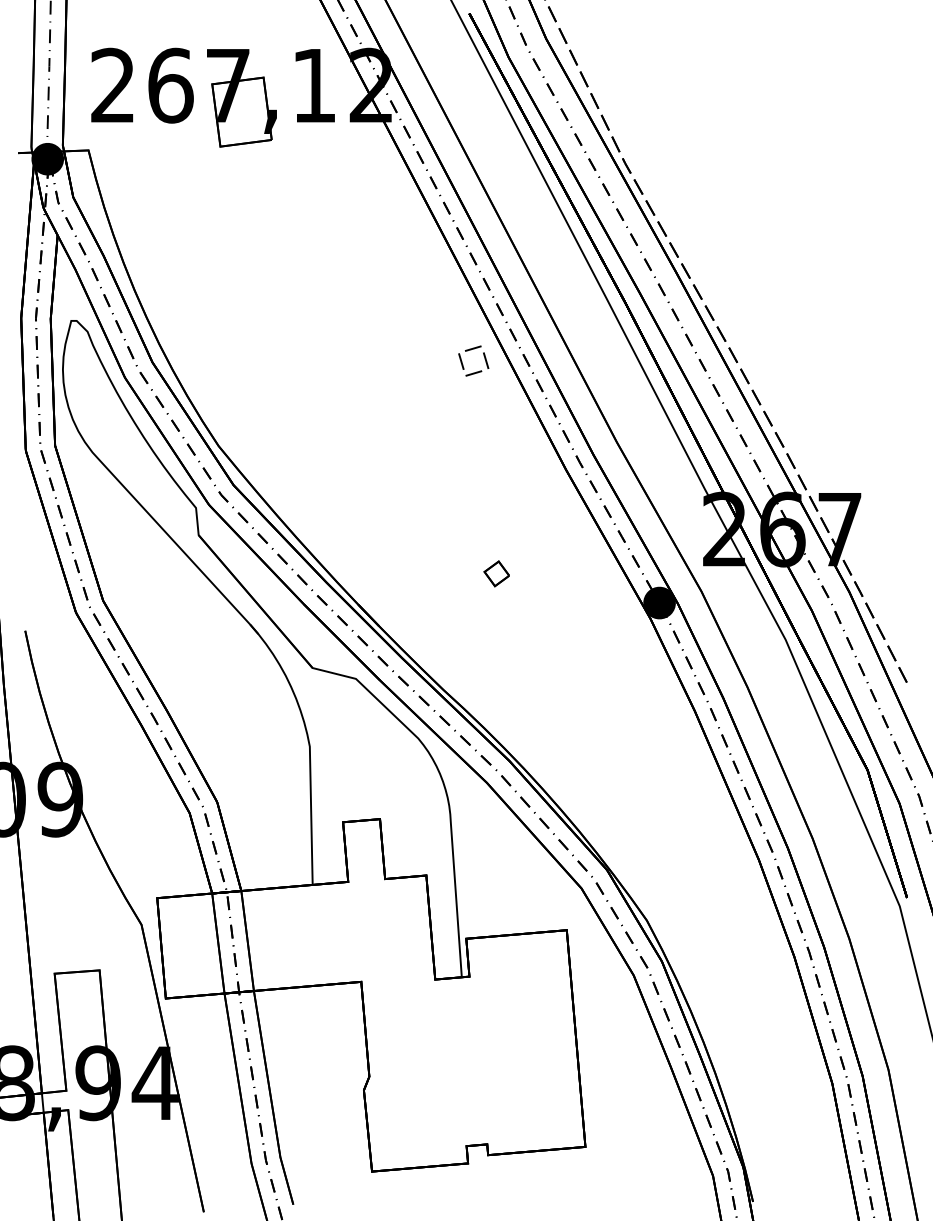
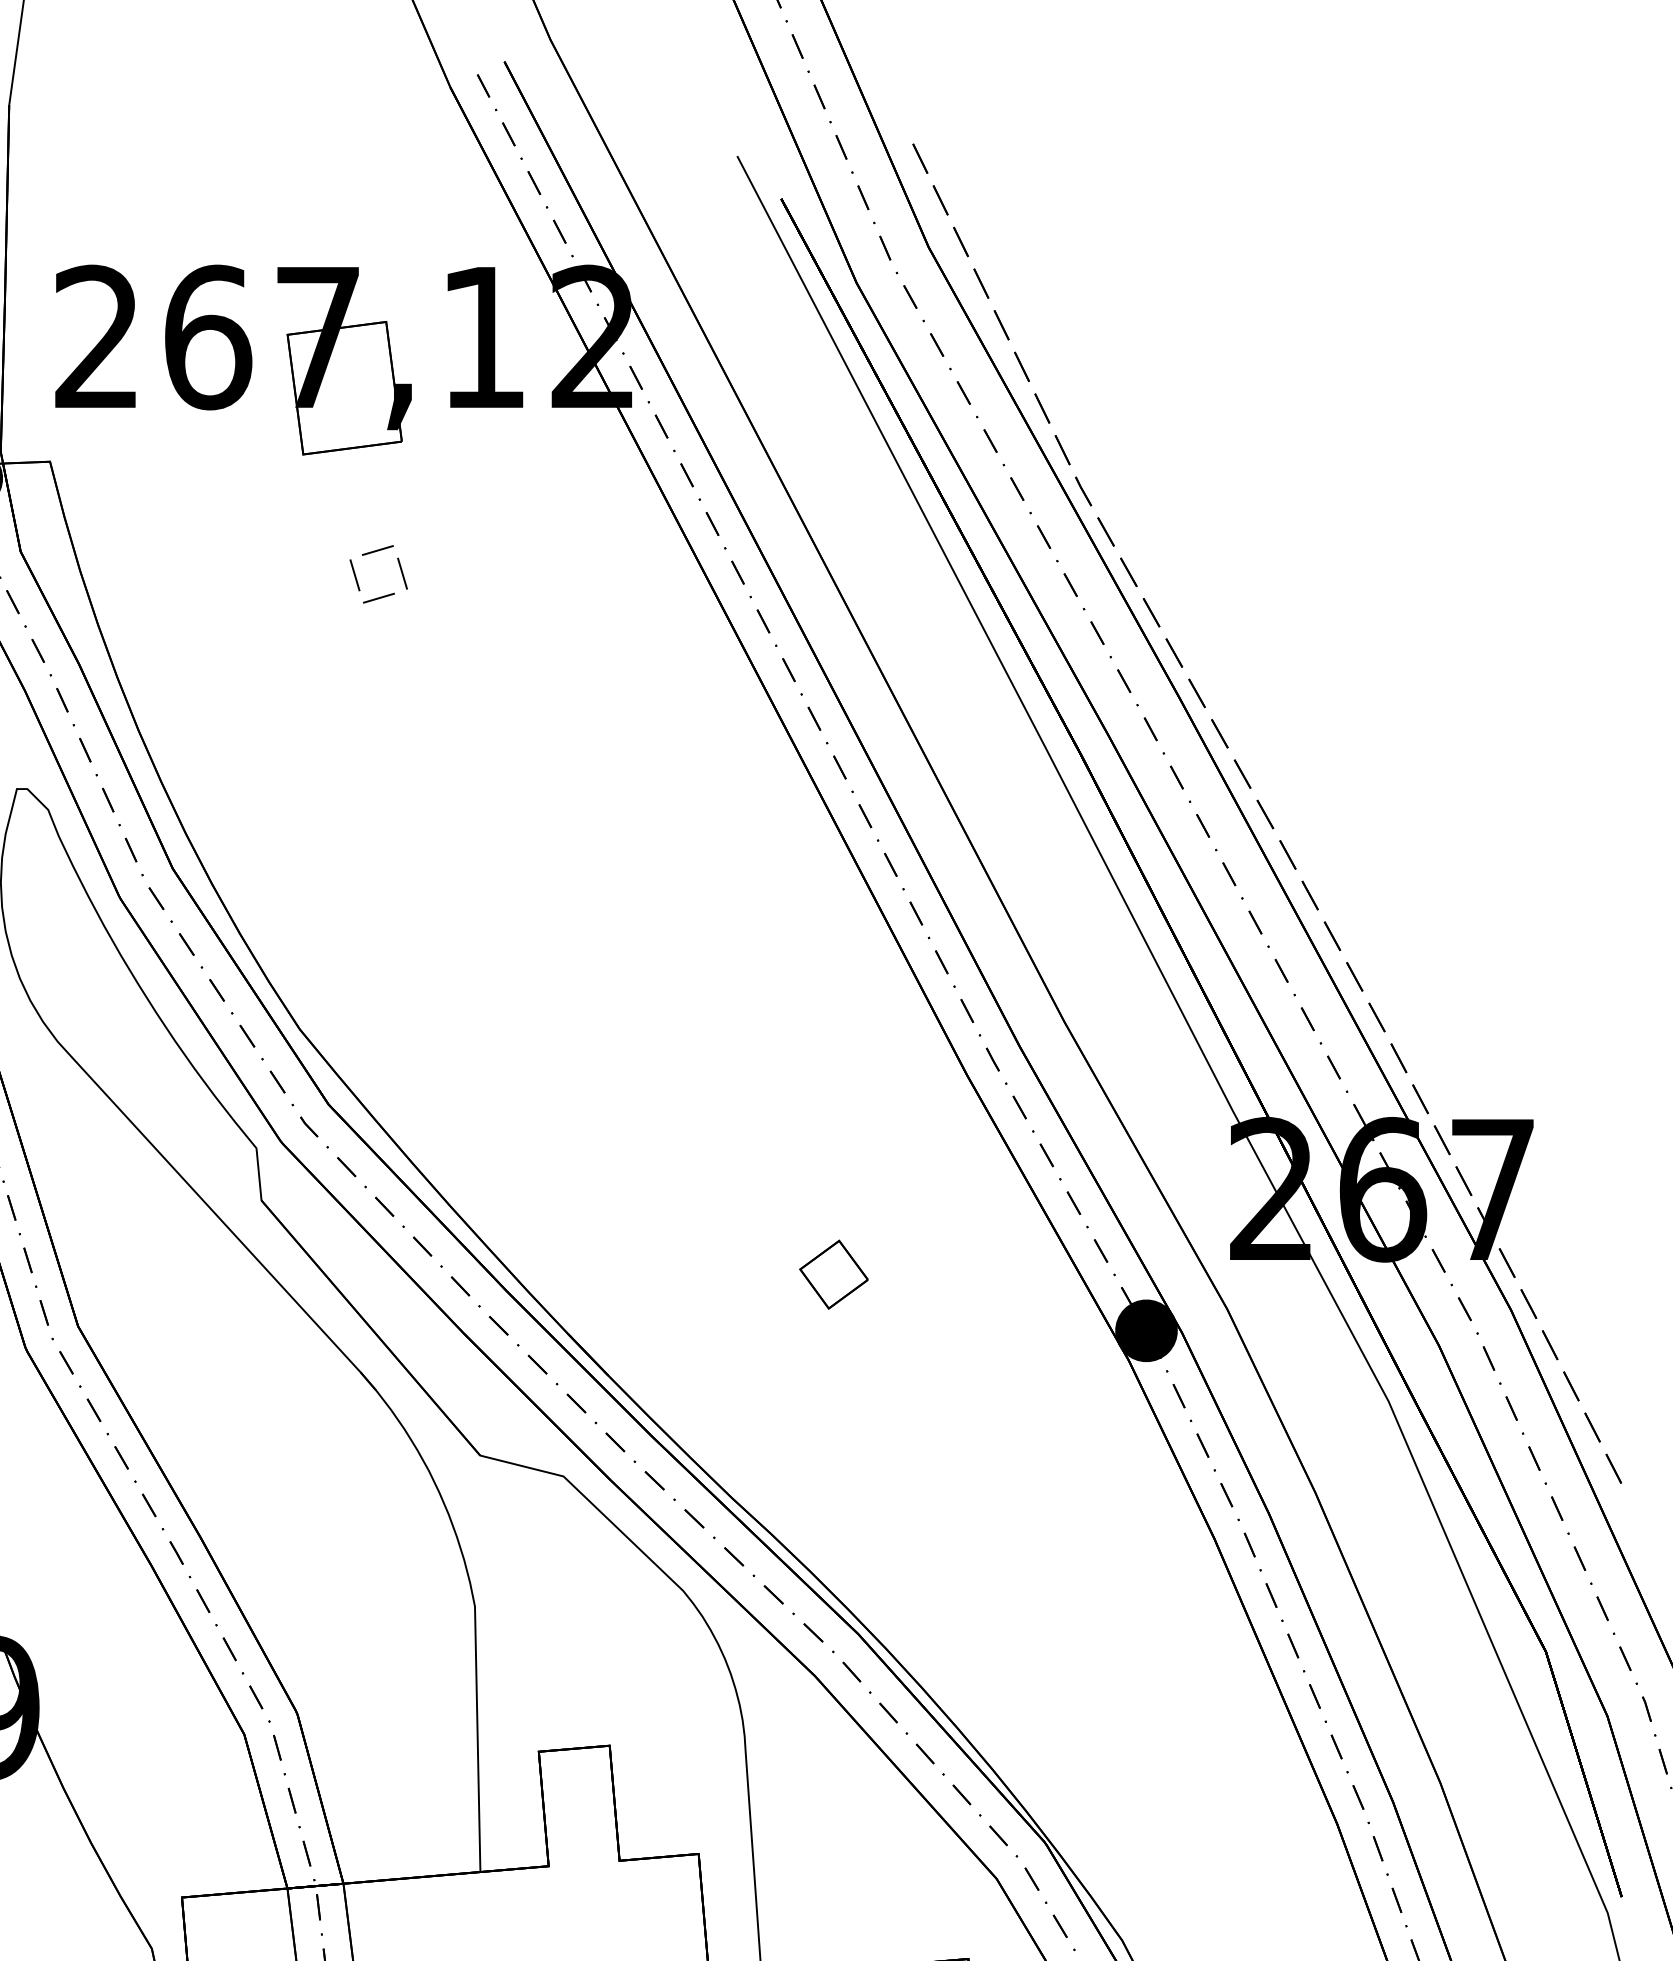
part: (471, 350) -> (374, 554), moved
part: (496, 573) -> (833, 1274), size x1.43

